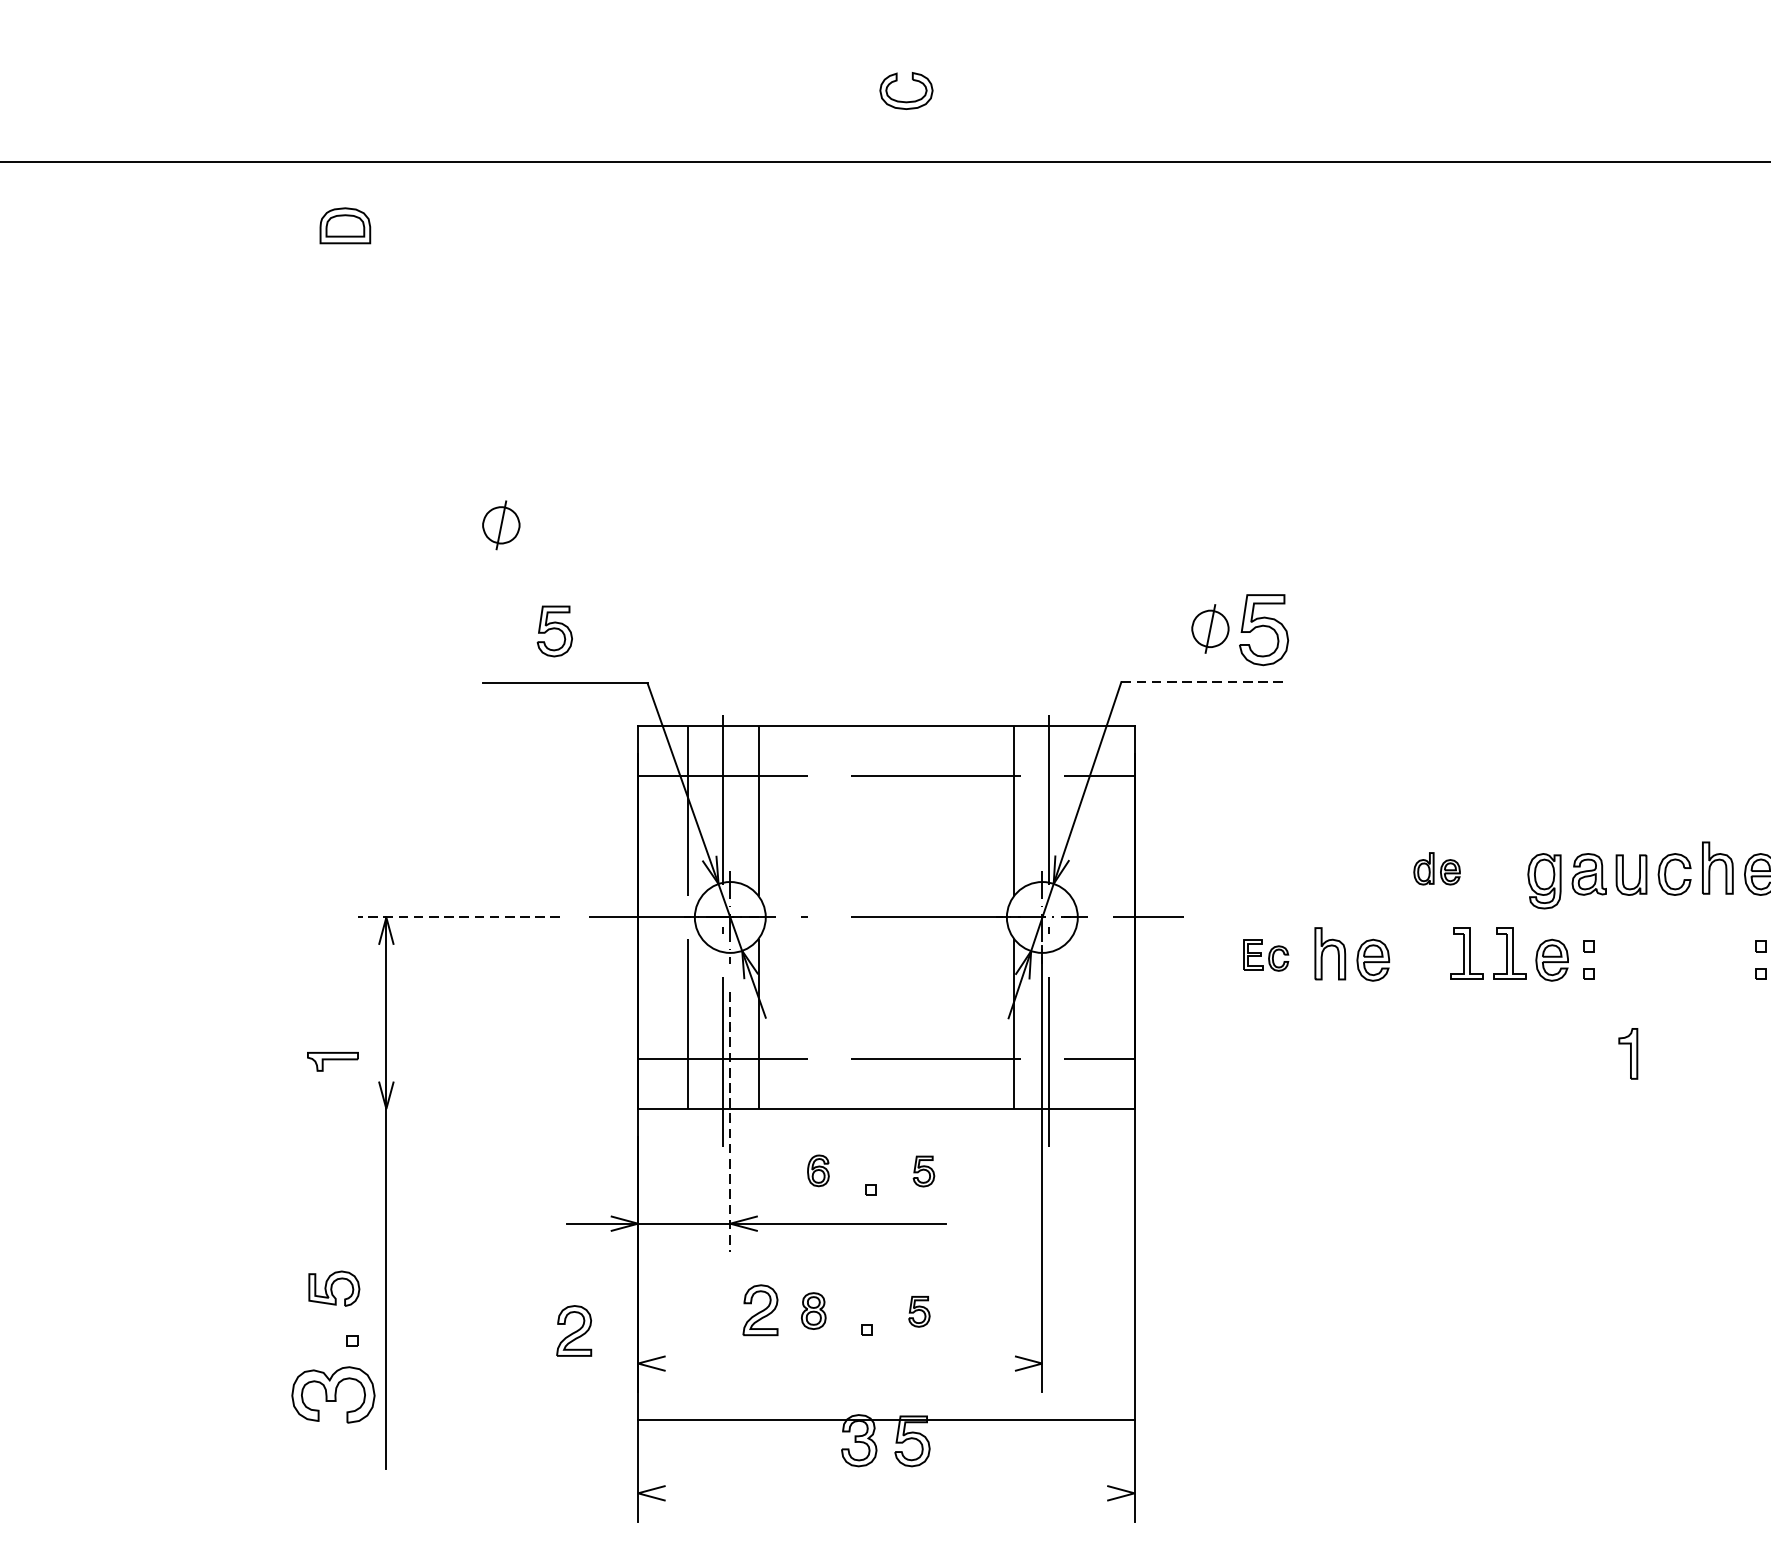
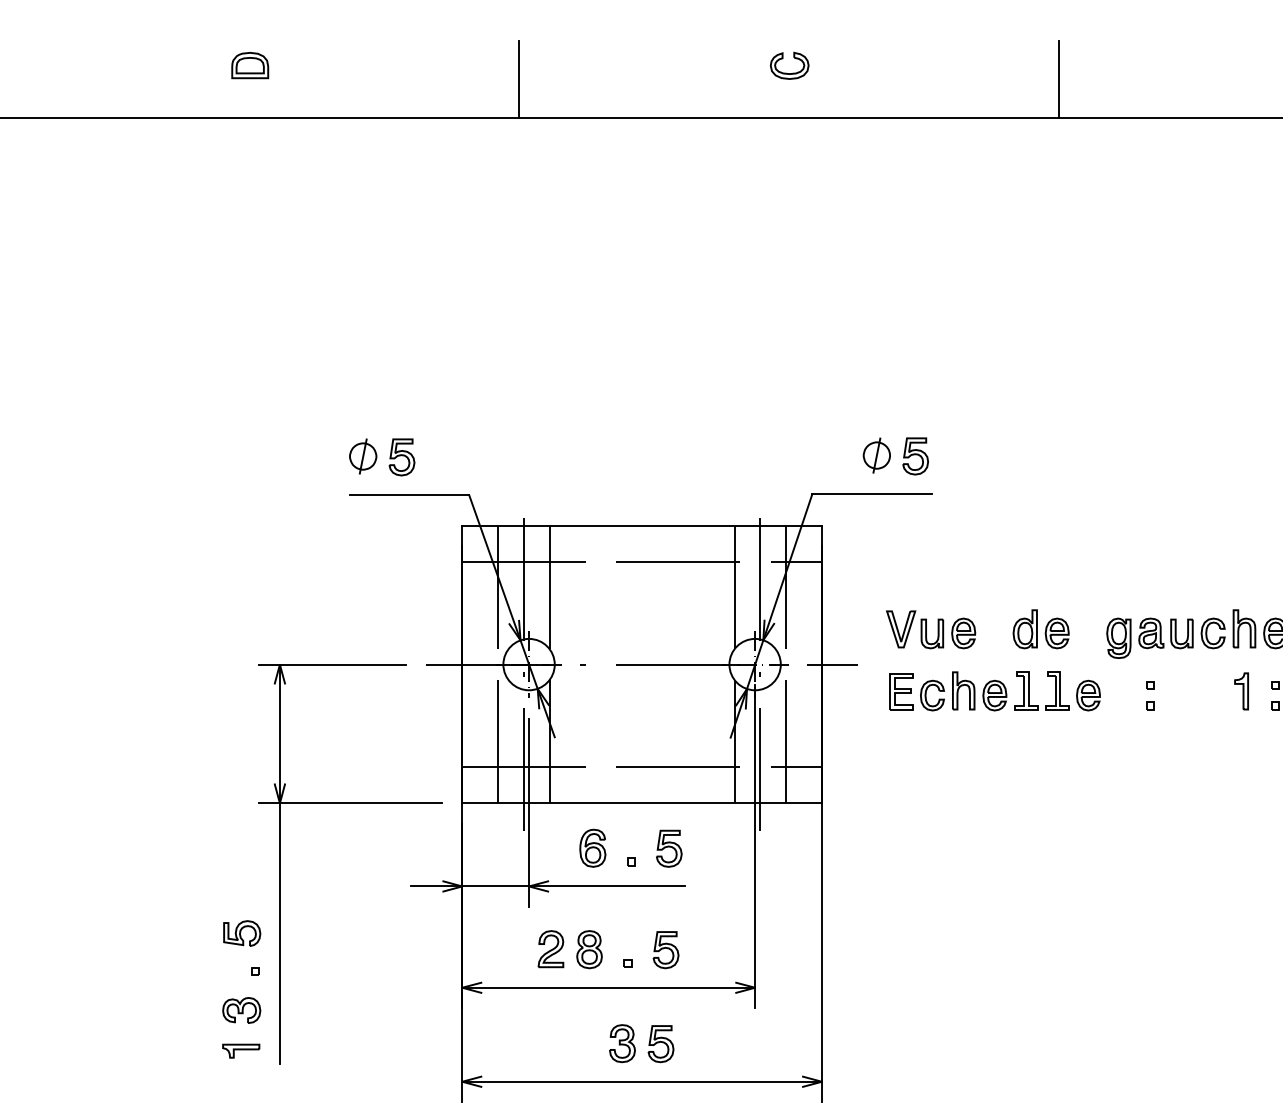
part: (902, 100) -> (786, 72), moved
line: (717, 108) -> (519, 78), added
line: (1461, 108) -> (1058, 78), added
part: (345, 225) -> (250, 65), moved
part: (501, 525) -> (363, 456), moved
part: (1263, 630) -> (915, 456), size x0.71
line: (1202, 682) -> (871, 494), dashed -> solid
part: (1285, 869) -> (931, 629), added
part: (1436, 869) -> (1040, 629), size x1.67
line: (458, 917) -> (332, 664), dashed -> solid
line: (1084, 917) -> (785, 664), added
part: (1509, 954) -> (1057, 691), moved
part: (1265, 955) -> (916, 692), size x1.67
part: (1628, 1053) -> (1241, 691), moved
part: (333, 1060) -> (241, 1050), moved
line: (483, 1109) -> (350, 803), added
line: (730, 1123) -> (529, 813), dashed -> solid
part: (817, 1169) -> (592, 847), size x1.67
part: (924, 1171) -> (669, 848), size x1.67
part: (813, 1310) -> (589, 949), size x1.43
part: (918, 1312) -> (665, 950), size x1.67
part: (573, 1331) -> (415, 964), removed
line: (839, 1363) -> (608, 987), added
part: (333, 1394) -> (241, 1010), size x0.62
line: (885, 1419) -> (641, 1081), moved

